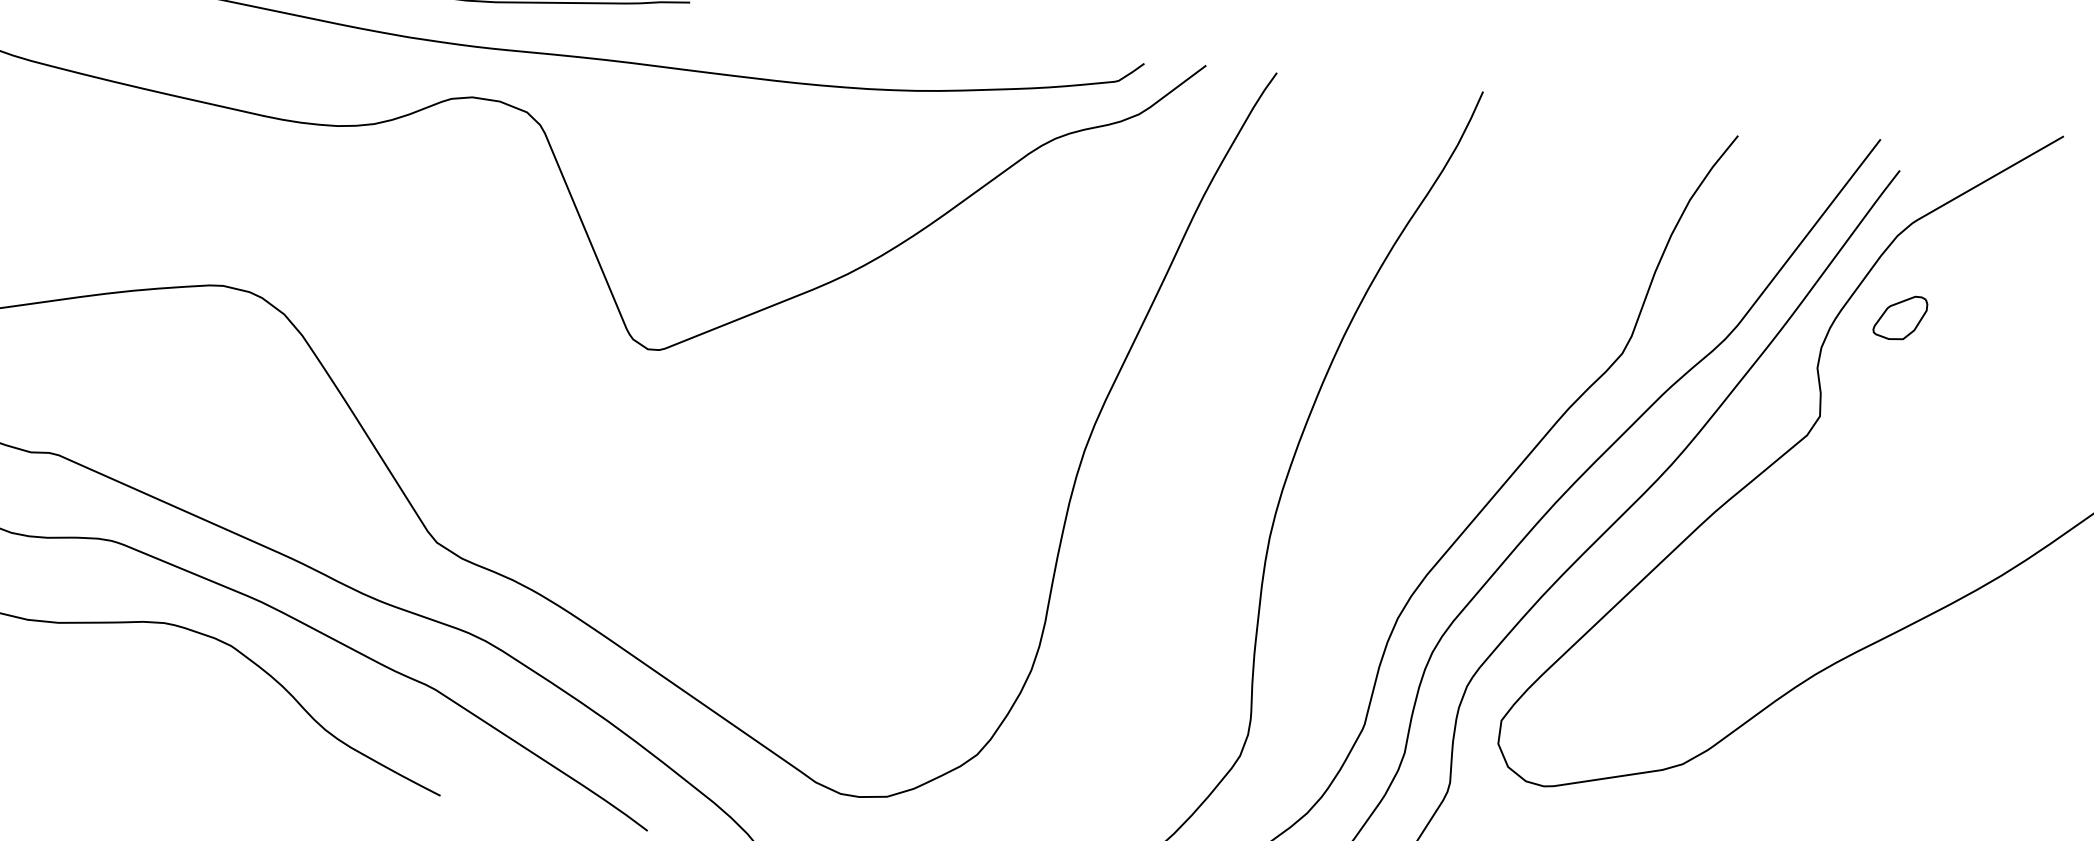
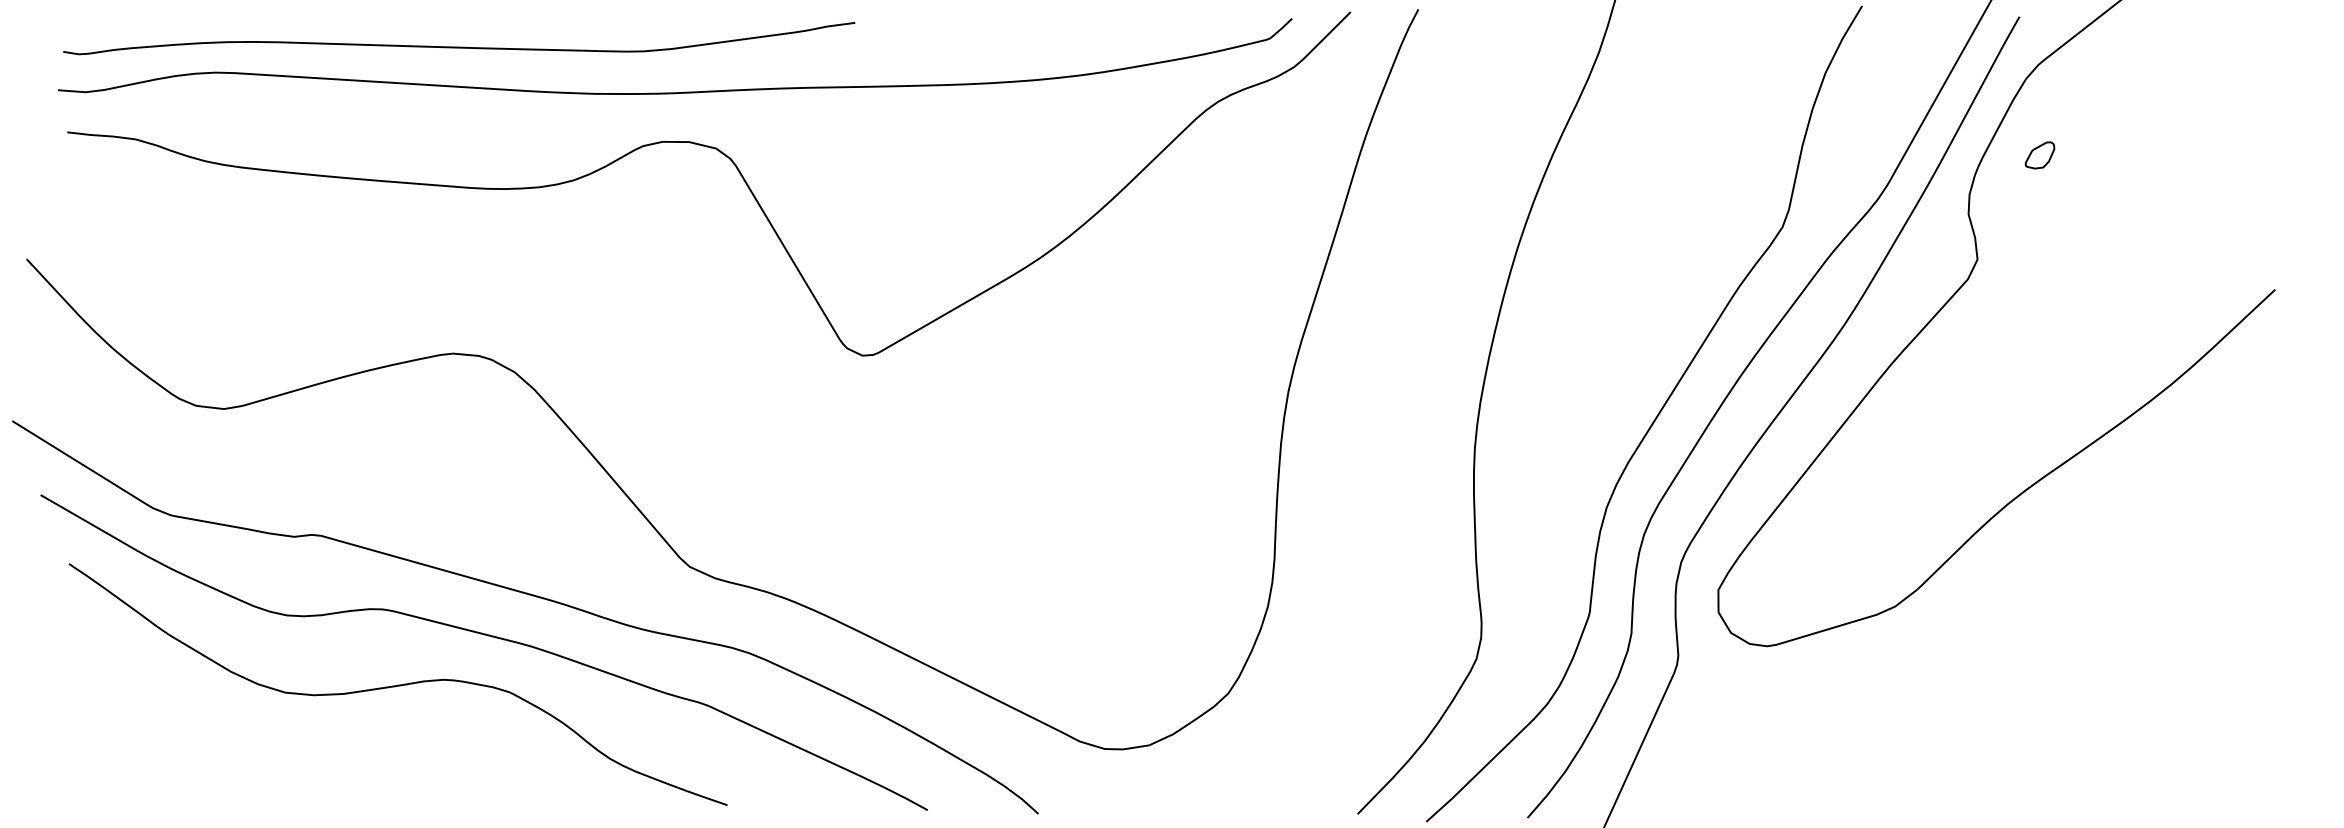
part: (1899, 317) -> (2039, 155), size x0.6

